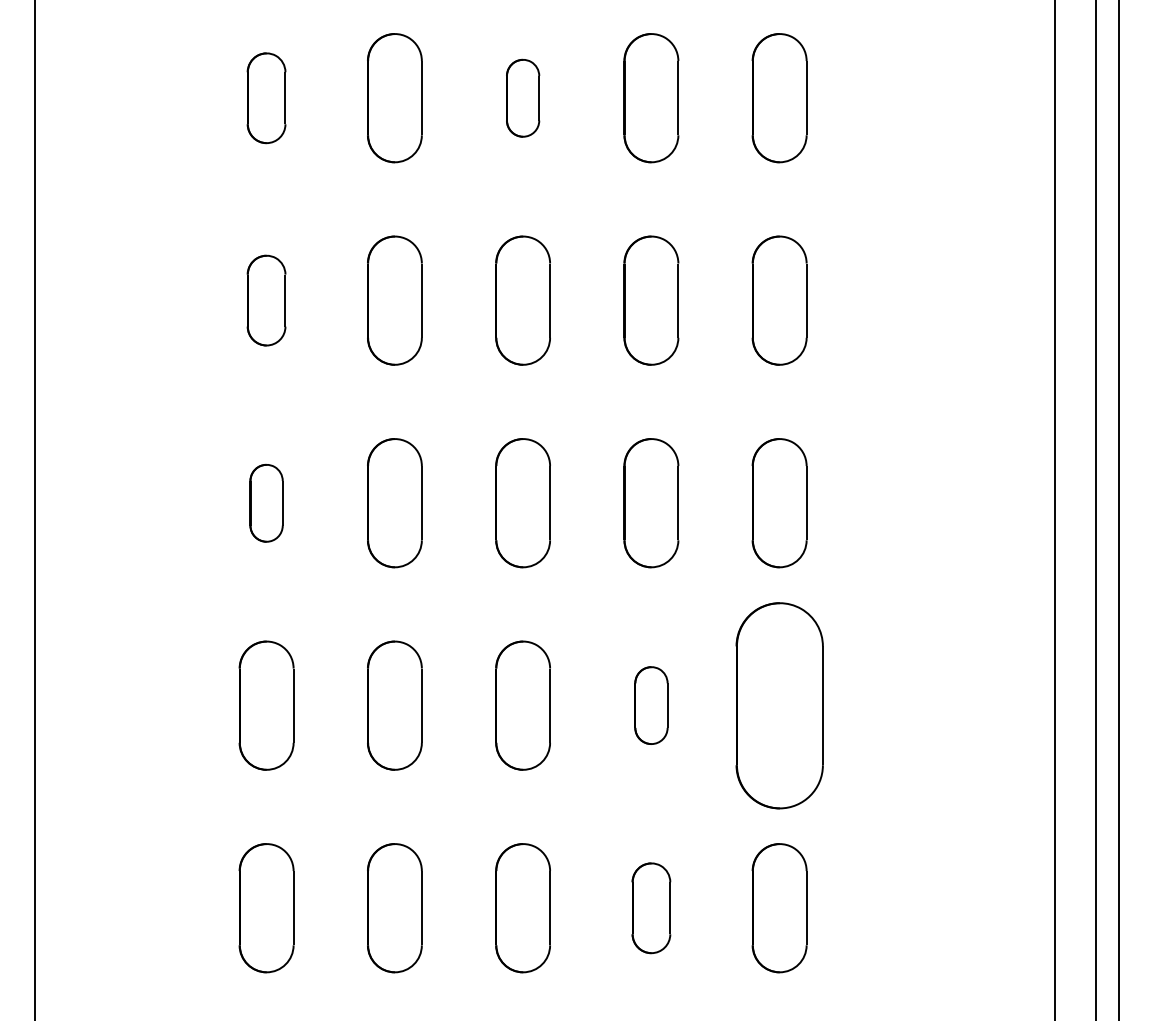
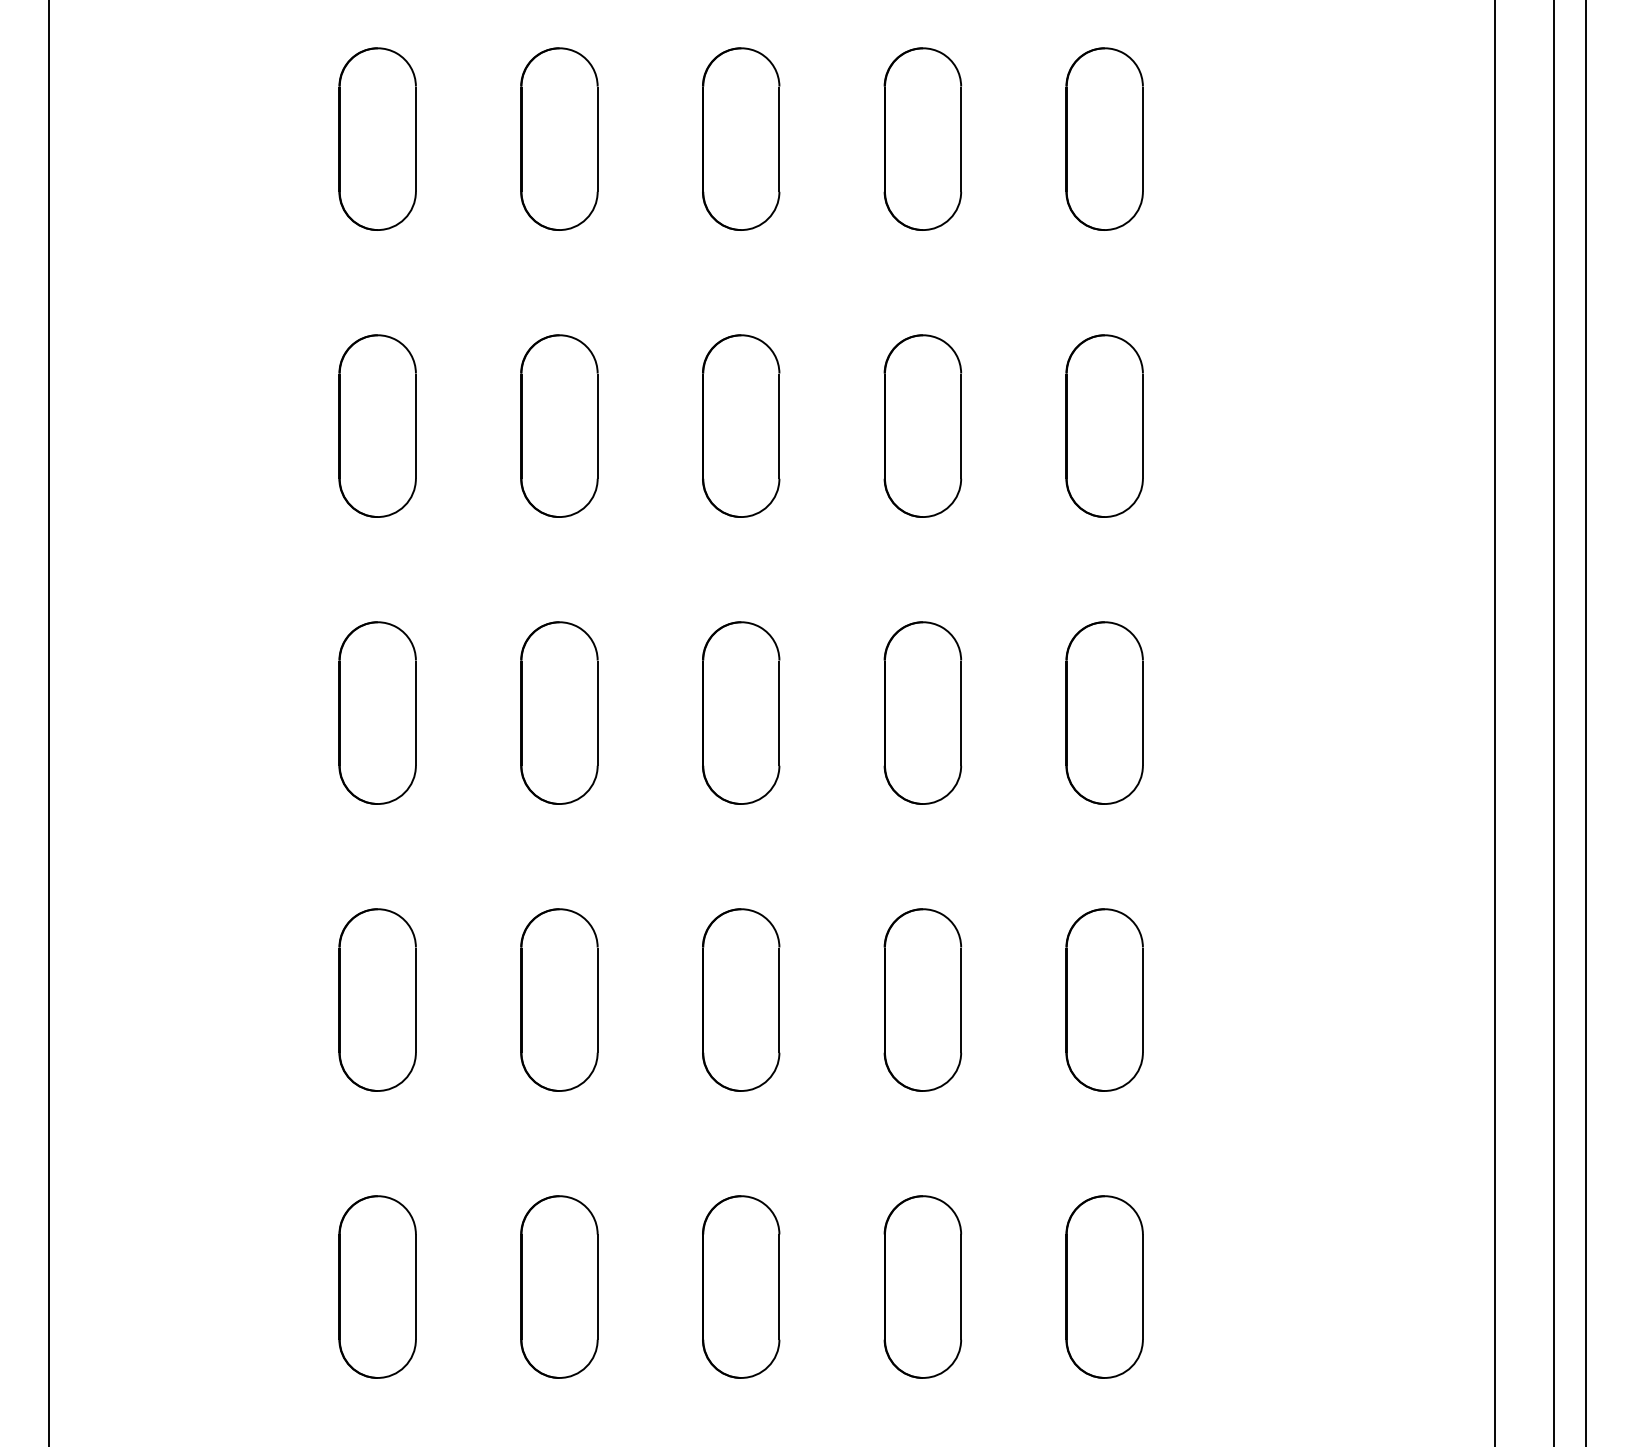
part: (266, 98) -> (377, 139), size x1.43
part: (522, 98) -> (740, 139), size x1.67
part: (266, 300) -> (377, 425), size x1.43
part: (266, 503) -> (377, 713), size x1.67
part: (651, 705) -> (923, 999), size x1.67
part: (779, 705) -> (1104, 999), size x0.62
part: (651, 908) -> (923, 1287), size x1.43

